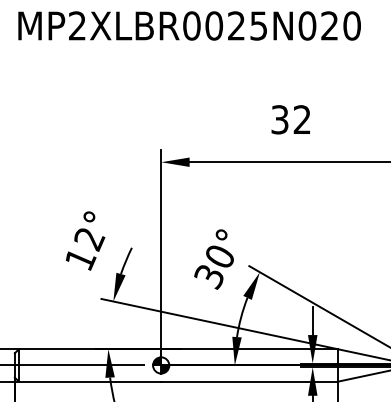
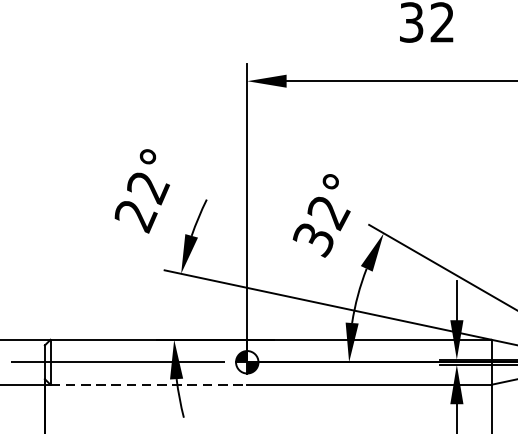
text: (219, 257) -> (327, 212), 30° -> 32°
text: (80, 260) -> (135, 217), 12° -> 22°
line: (90, 381) -> (149, 384), solid -> dashed

